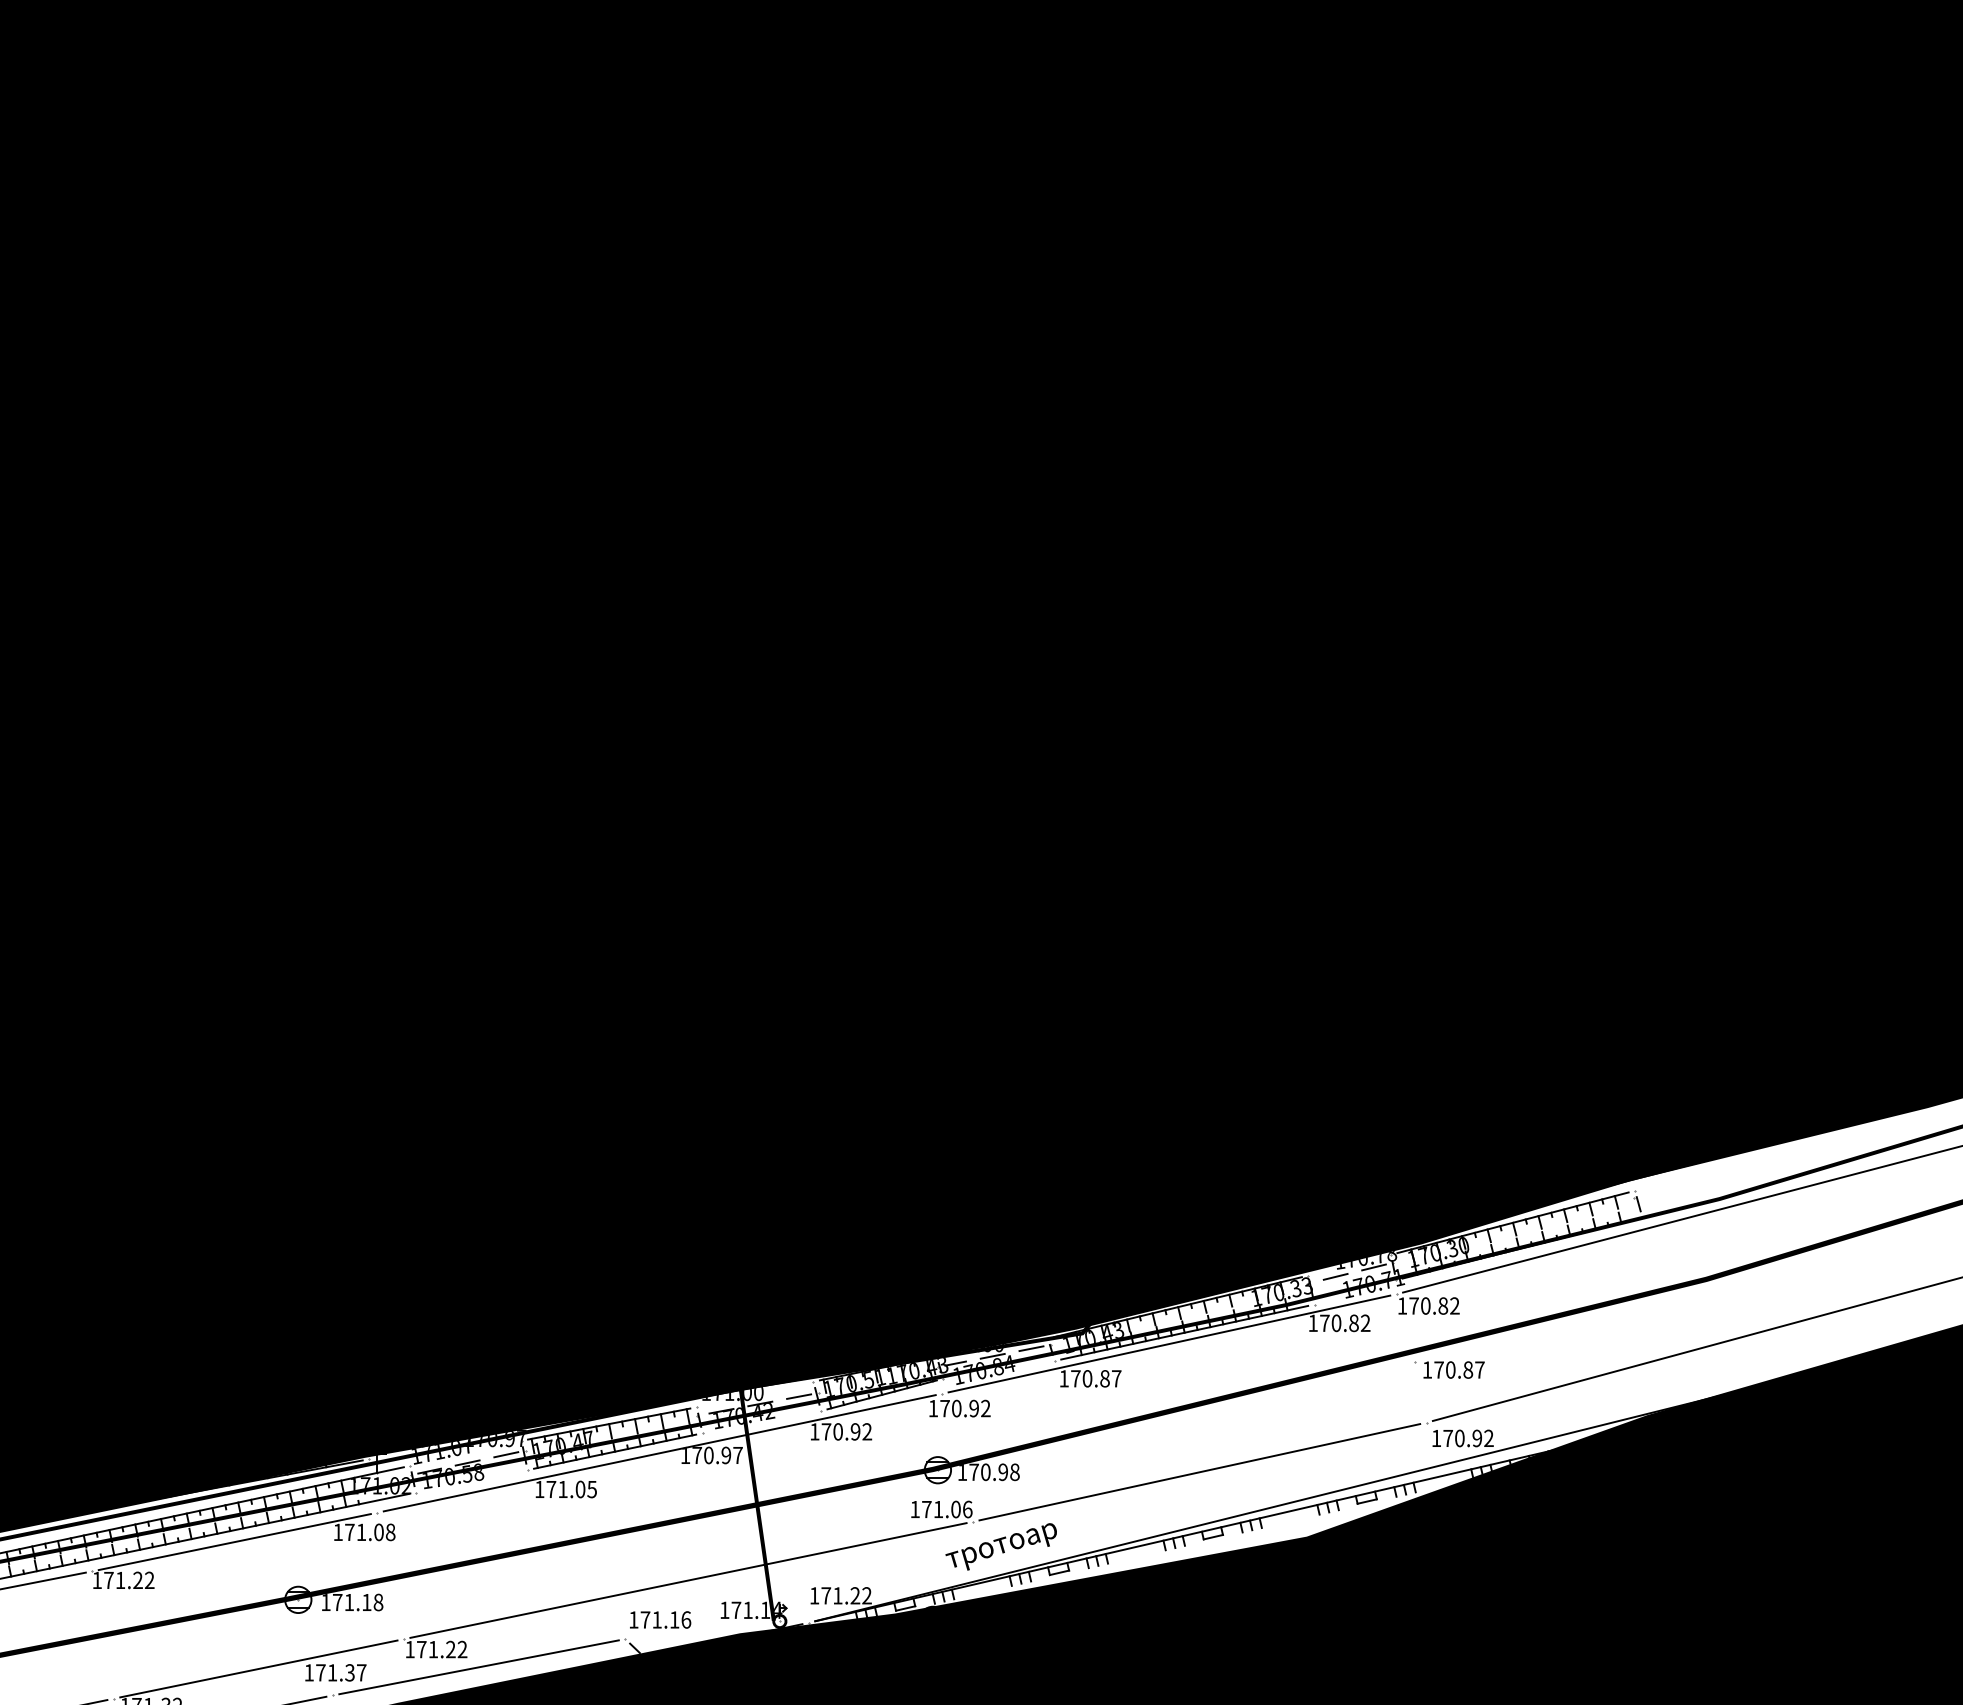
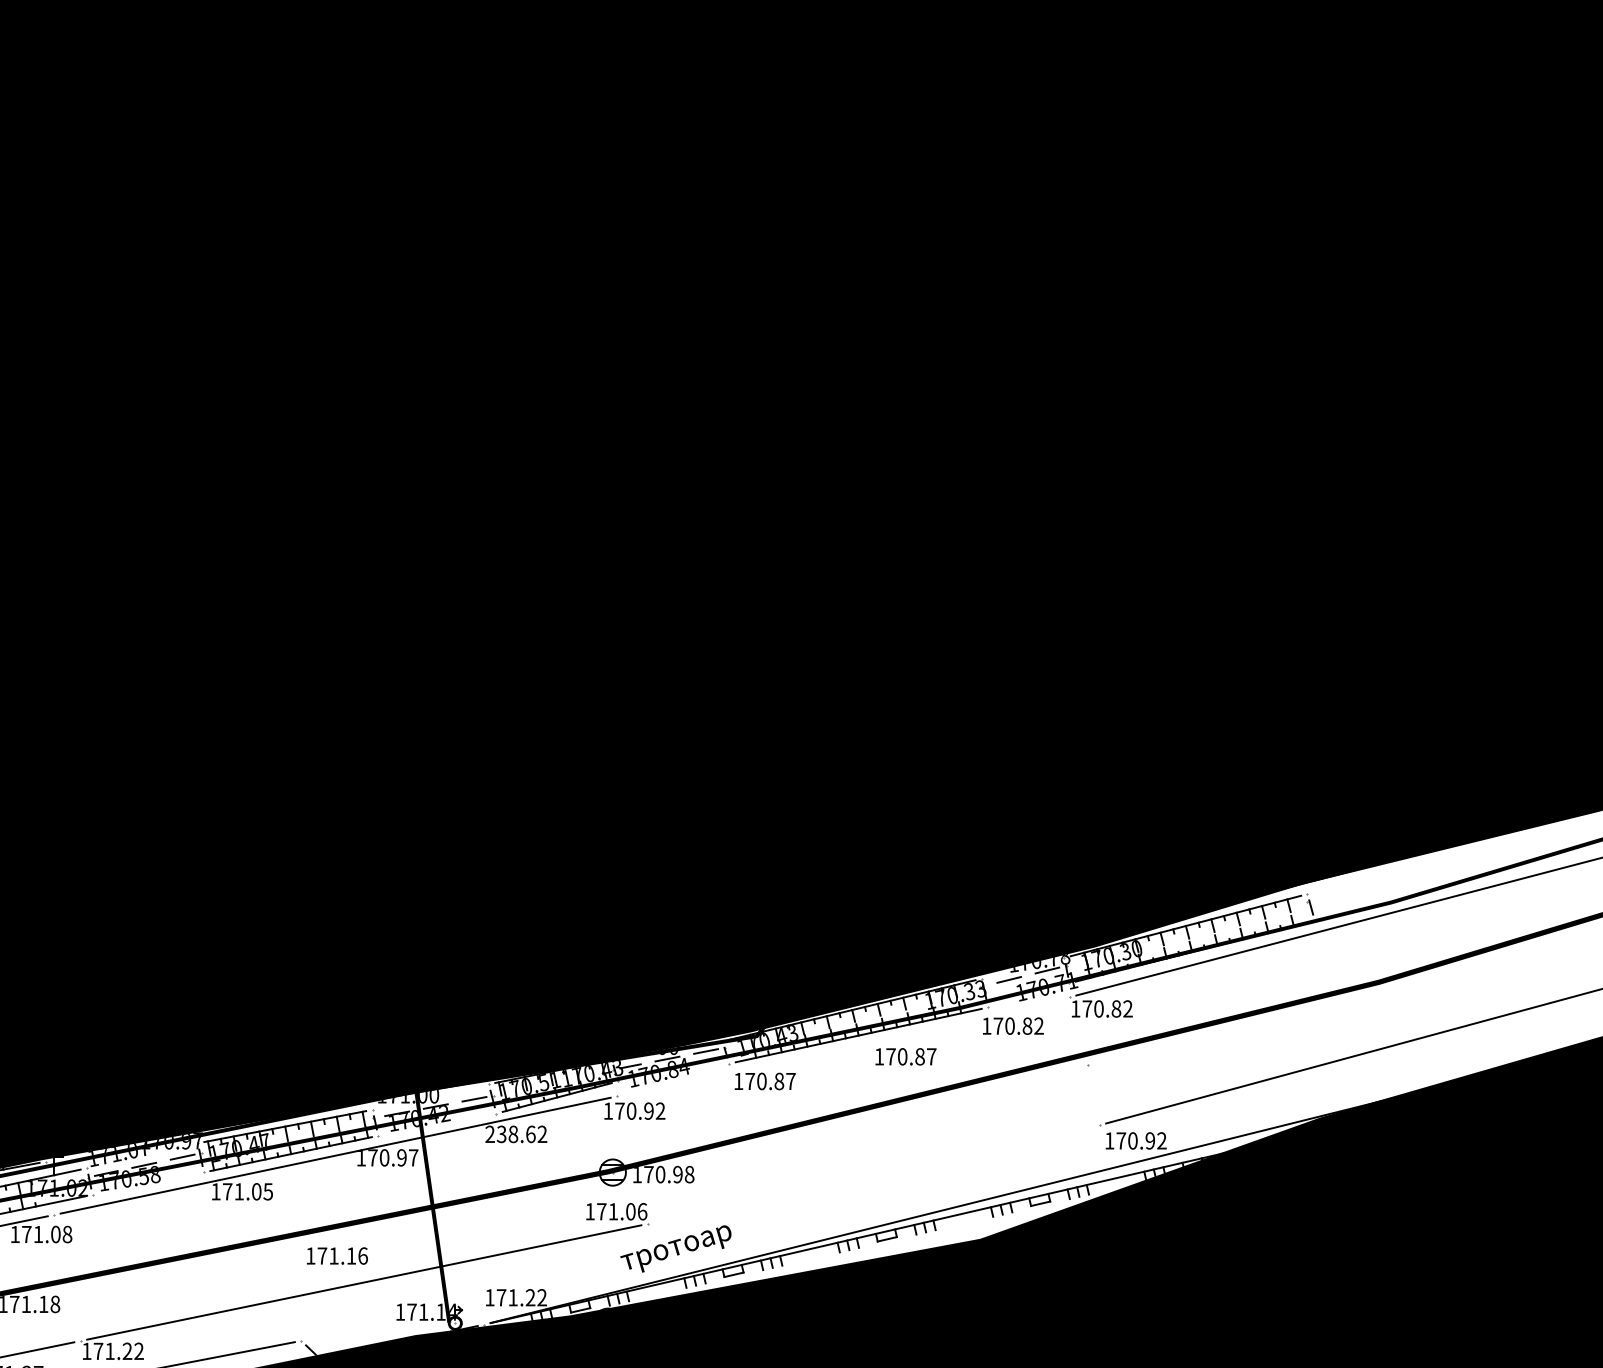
line: (1169, 1343) -> (843, 1046), removed
text: (1453, 1369) -> (905, 1056), moved
text: (835, 1431) -> (510, 1133), 170.92 -> 238.62
line: (1199, 1472) -> (873, 1174), removed
text: (660, 1619) -> (337, 1255), moved

